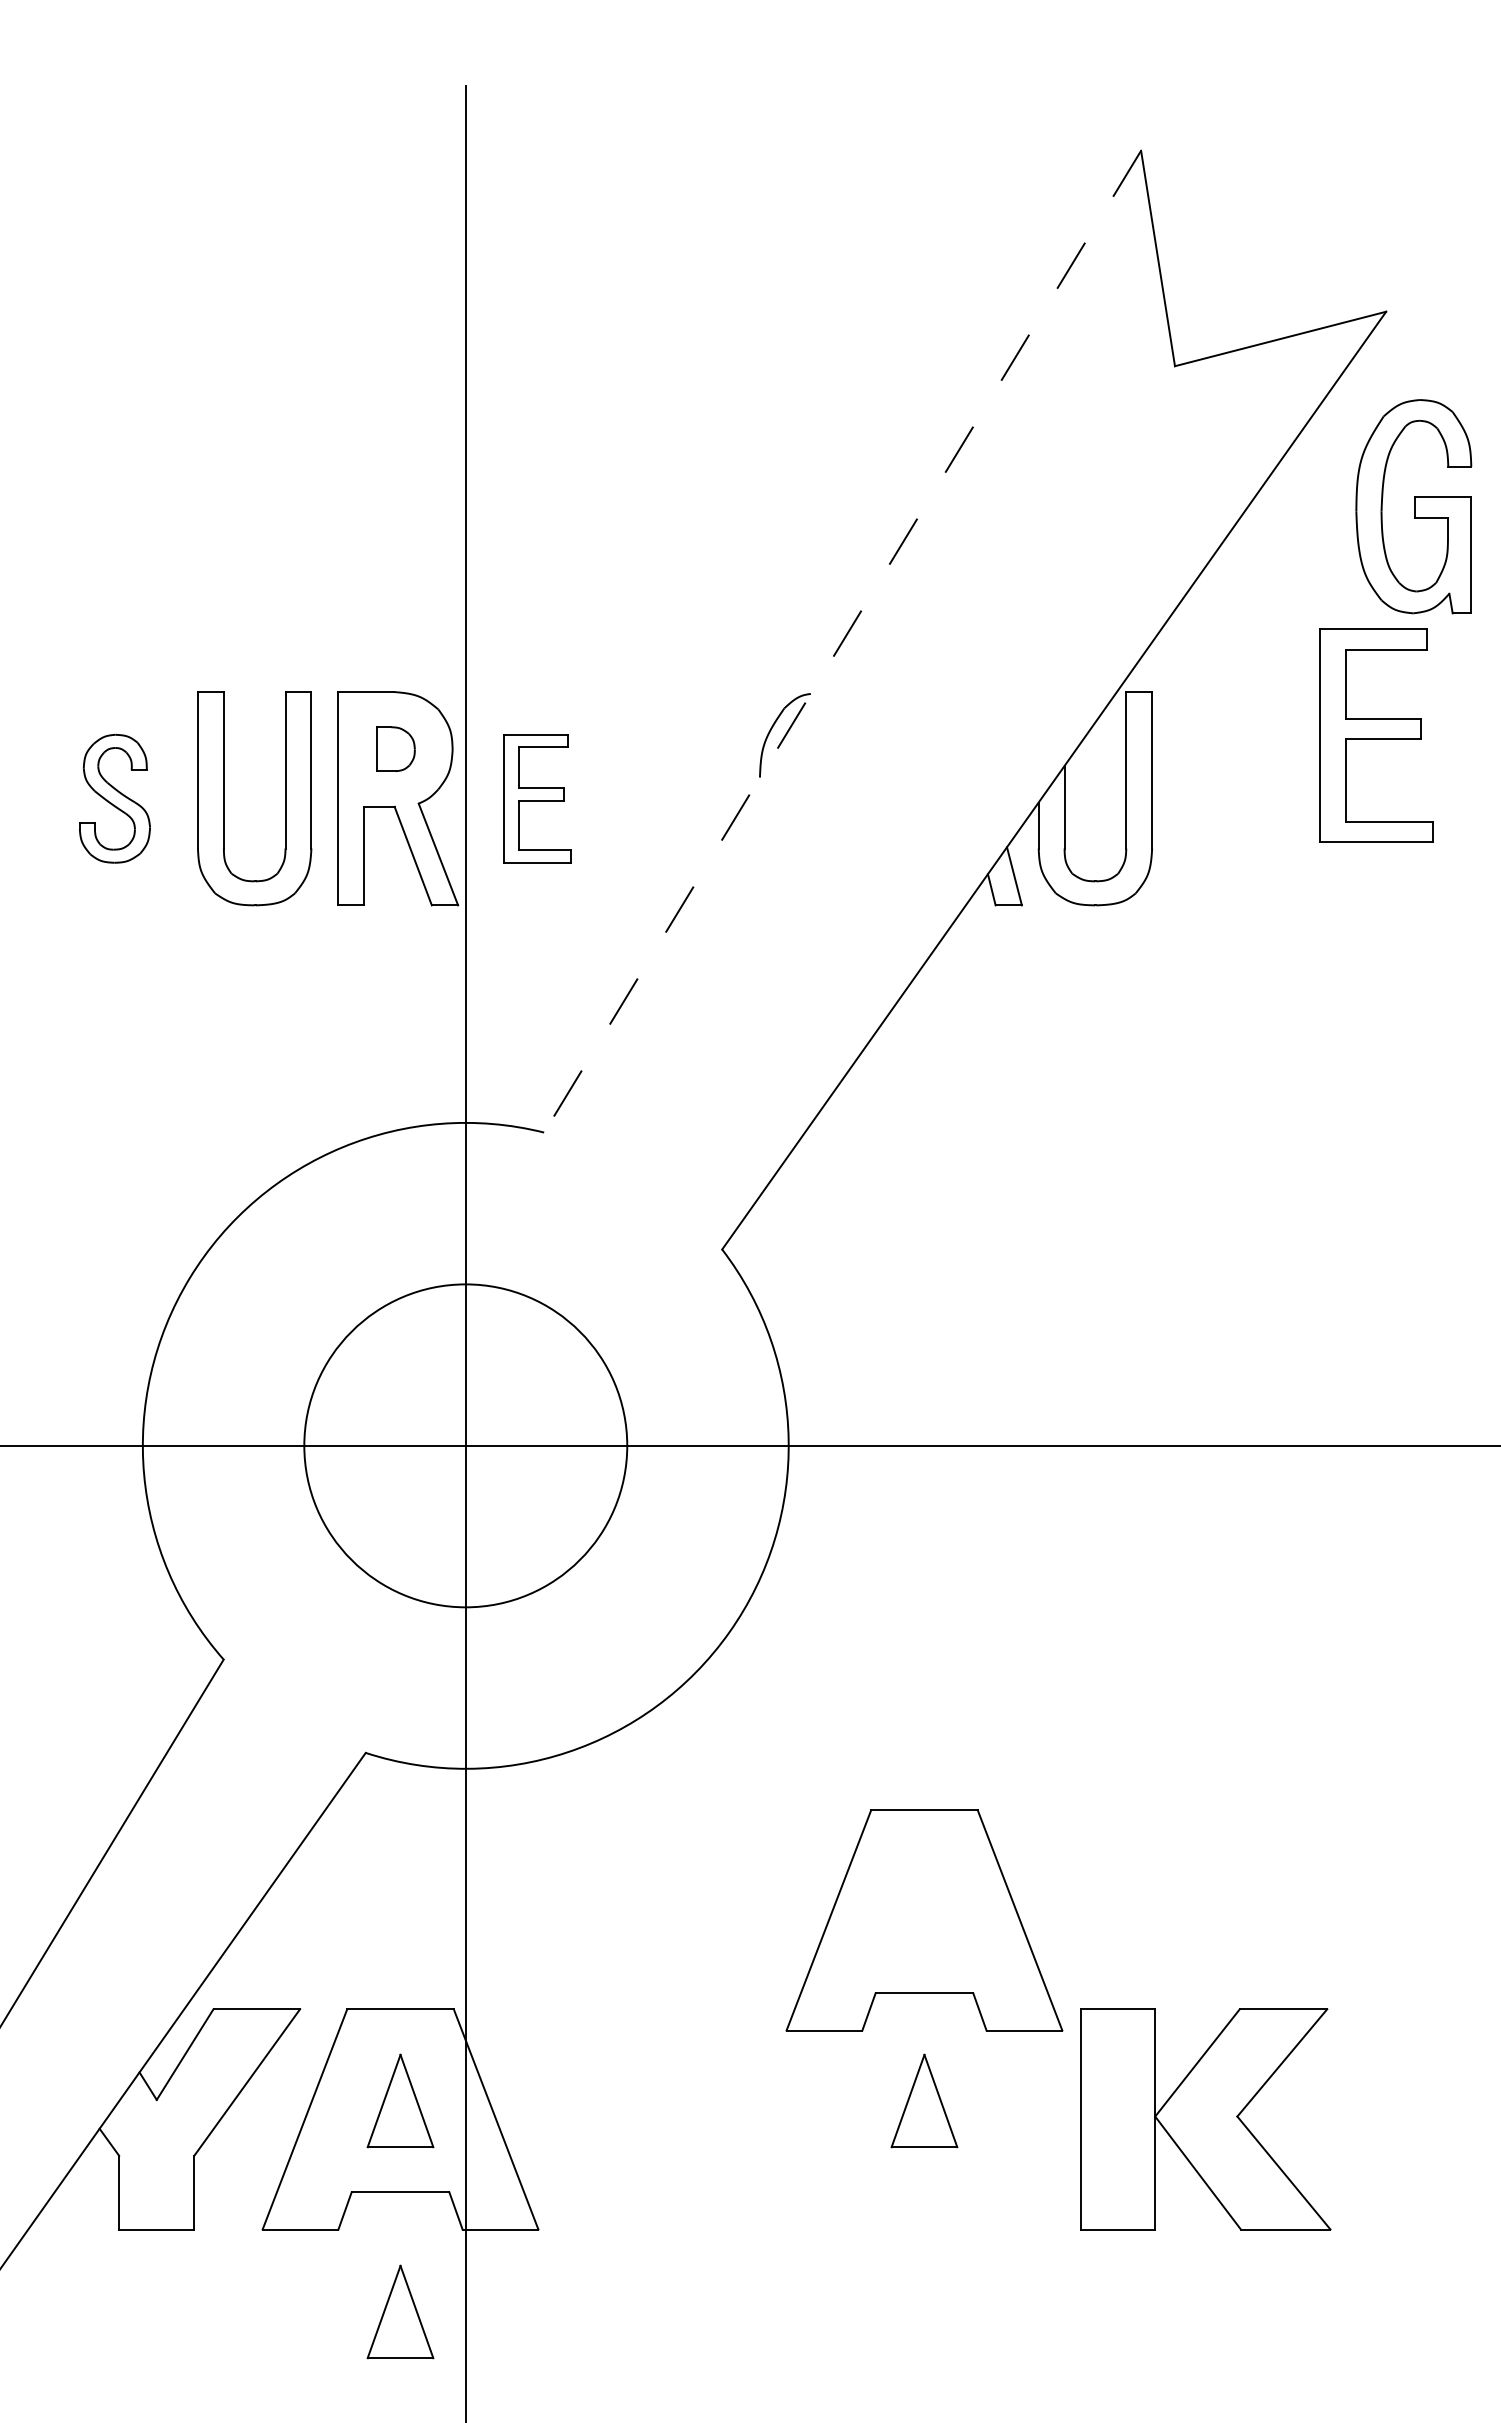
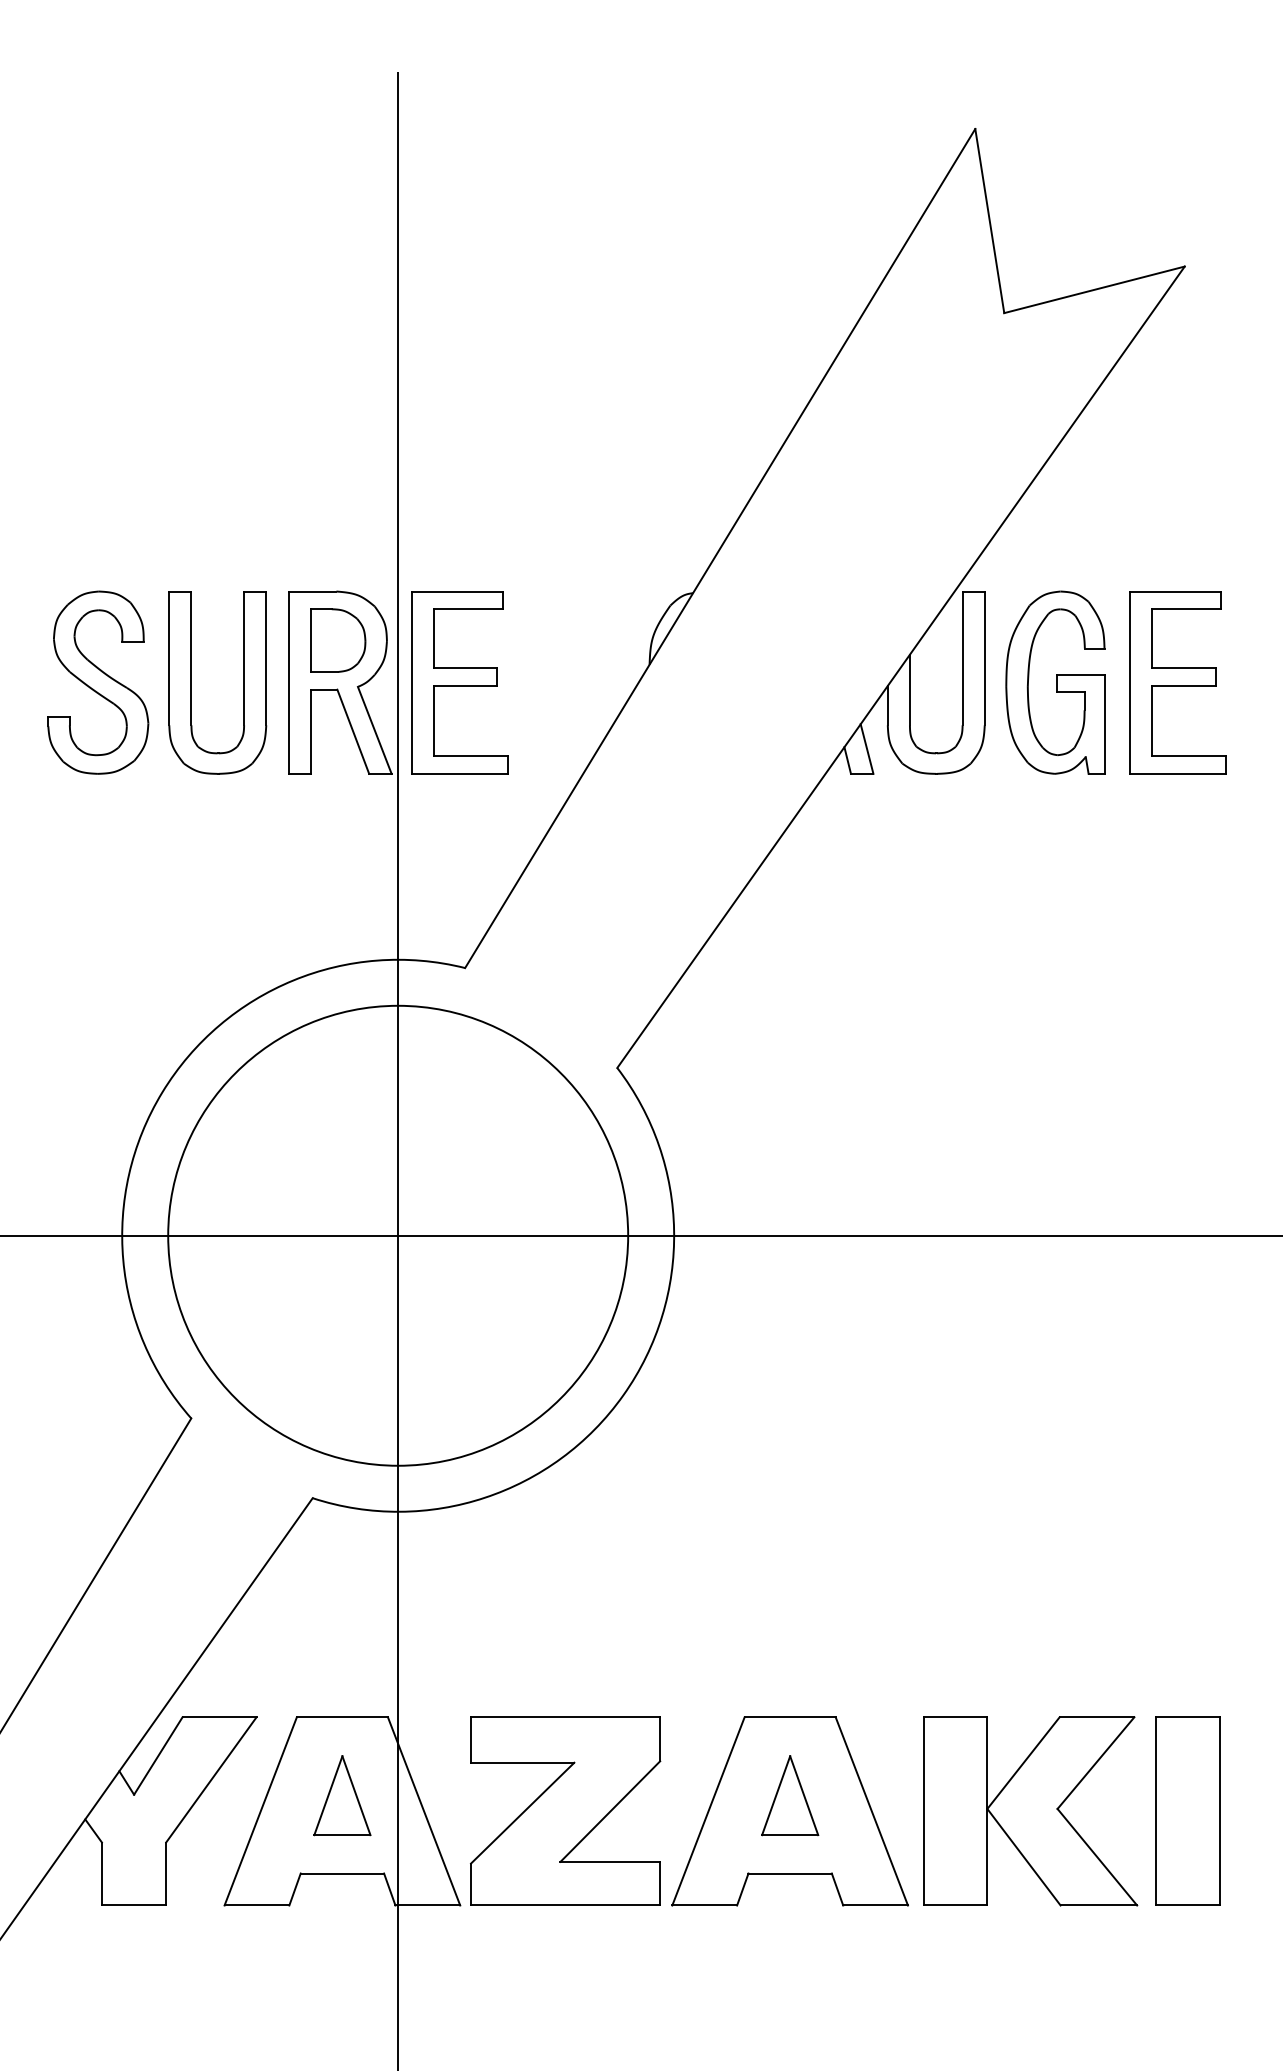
part: (1413, 506) -> (1055, 682), moved
line: (842, 641) -> (720, 548), dashed -> solid
part: (1376, 735) -> (1178, 682), moved
part: (395, 748) -> (338, 639), size x1.67
part: (114, 798) -> (97, 682), size x1.67
part: (537, 798) -> (459, 682), size x1.67
circle: (465, 1445) -> (397, 1235), size x1.67
part: (924, 1920) -> (790, 1811), moved
part: (661, 2119) -> (565, 1811), added
part: (1389, 2119) -> (1187, 1811), added
part: (400, 2311) -> (342, 1975), removed

